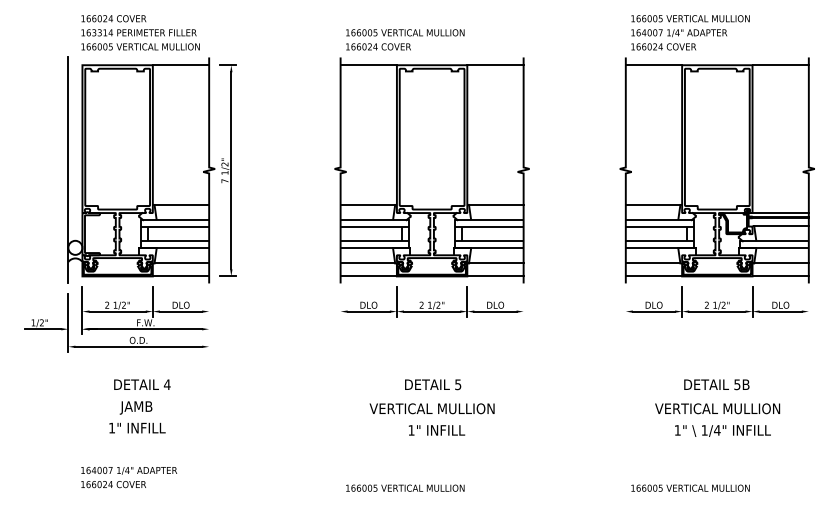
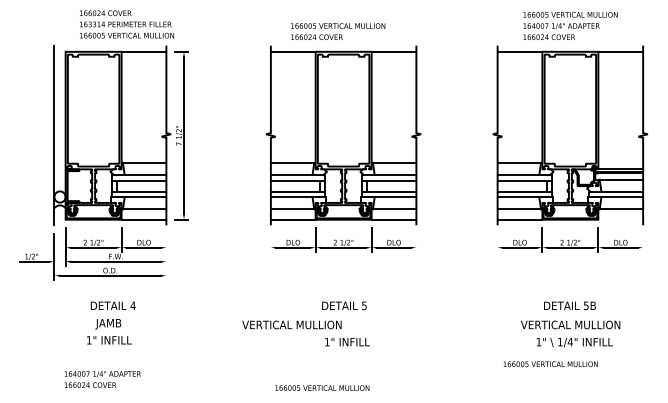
text: (140, 32) -> (126, 24), moved
text: (690, 32) -> (570, 25), moved
text: (405, 39) -> (338, 31), moved
line: (780, 276) -> (620, 219), removed
text: (431, 408) -> (291, 324), moved
text: (690, 487) -> (550, 363), moved

